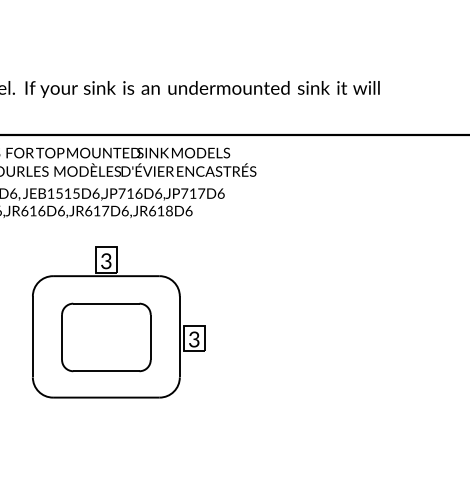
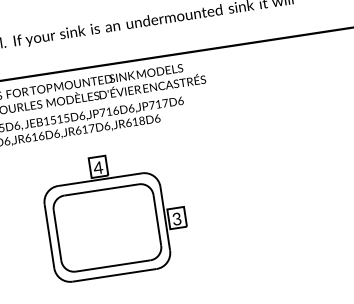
text: (106, 261) -> (98, 168), 3 -> 4
part: (106, 337) -> (107, 227), size x1.43

